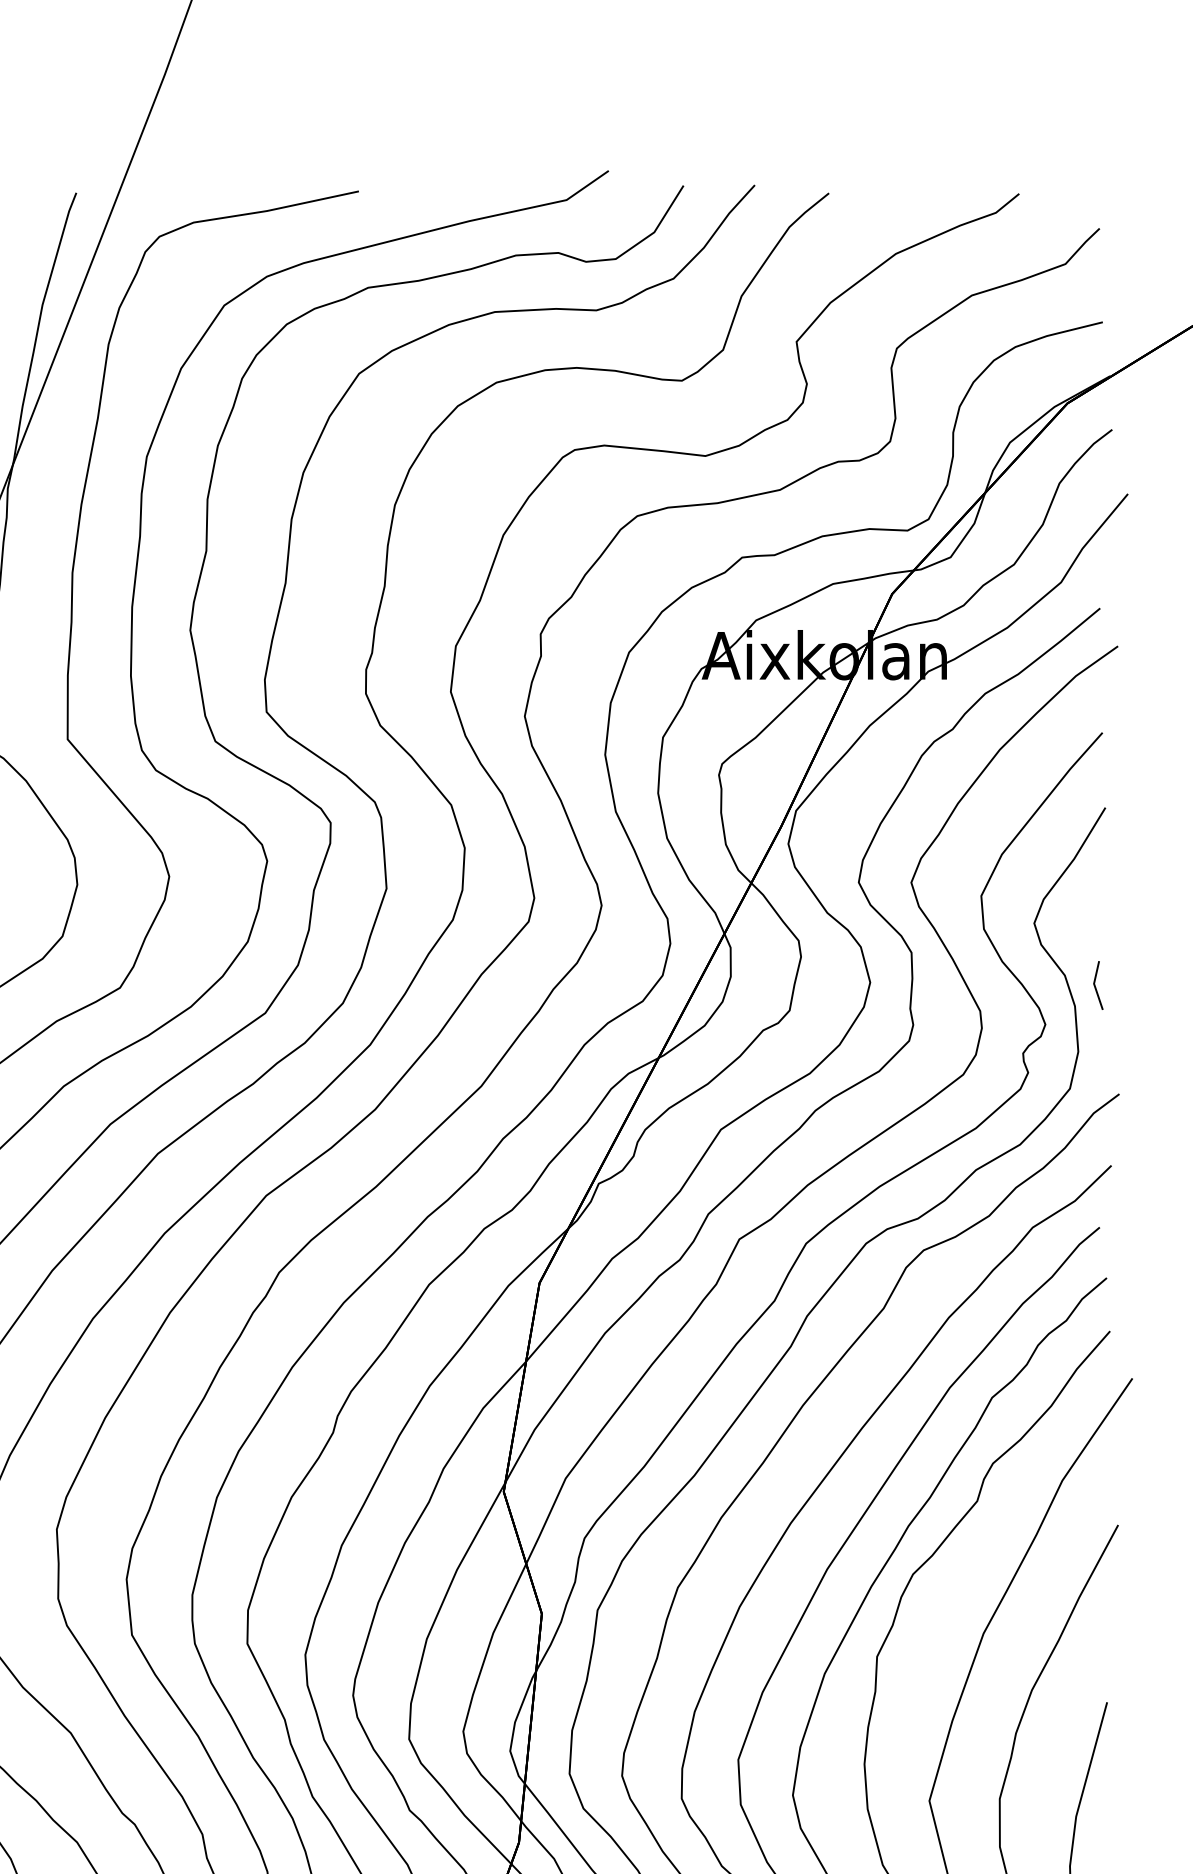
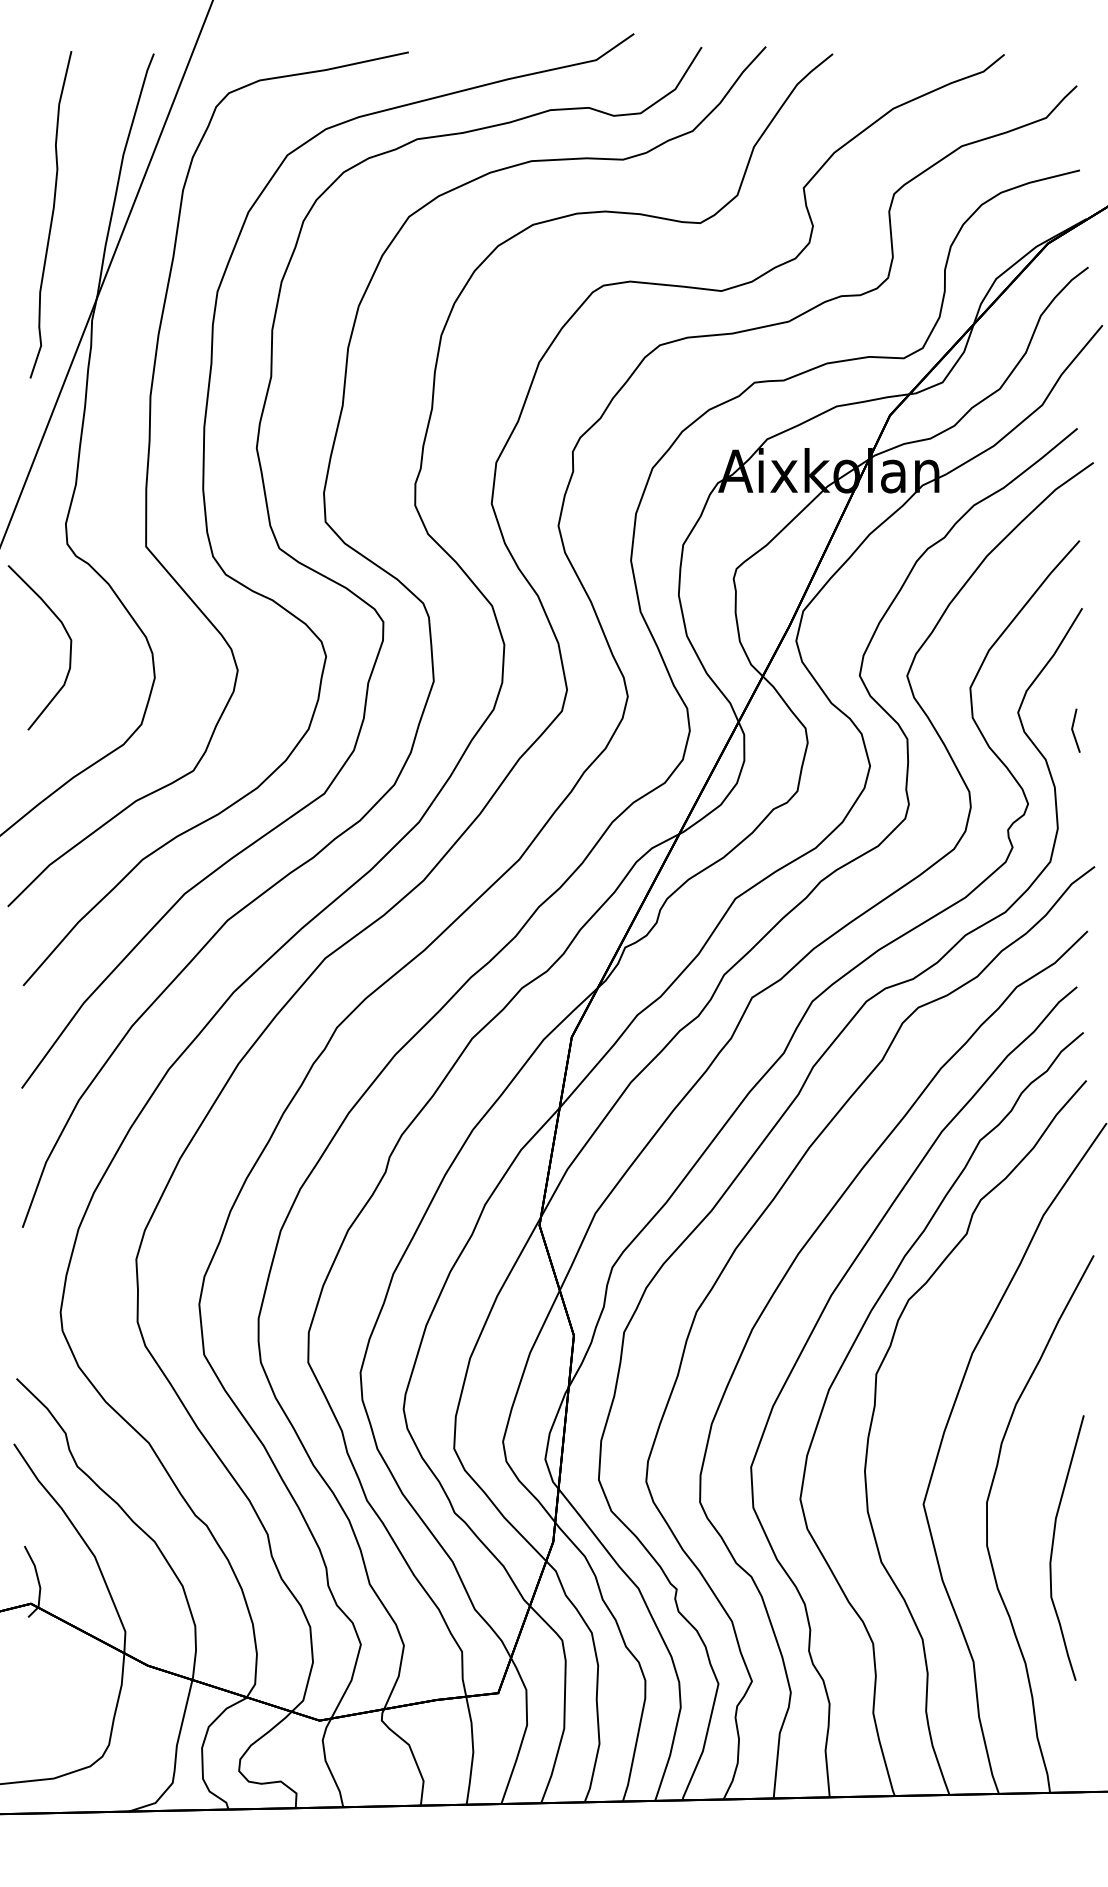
line: (1095, 985) -> (1073, 730), moved

